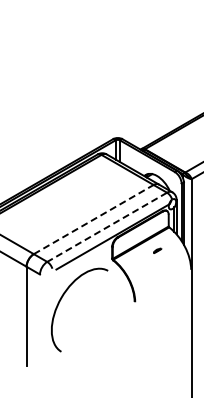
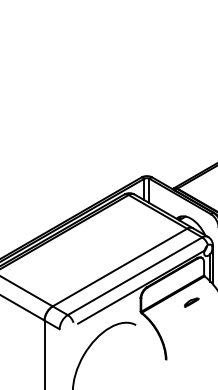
line: (94, 219) -> (120, 267), dashed -> solid
line: (106, 227) -> (134, 276), dashed -> solid
part: (157, 250) -> (191, 302), size x1.67

